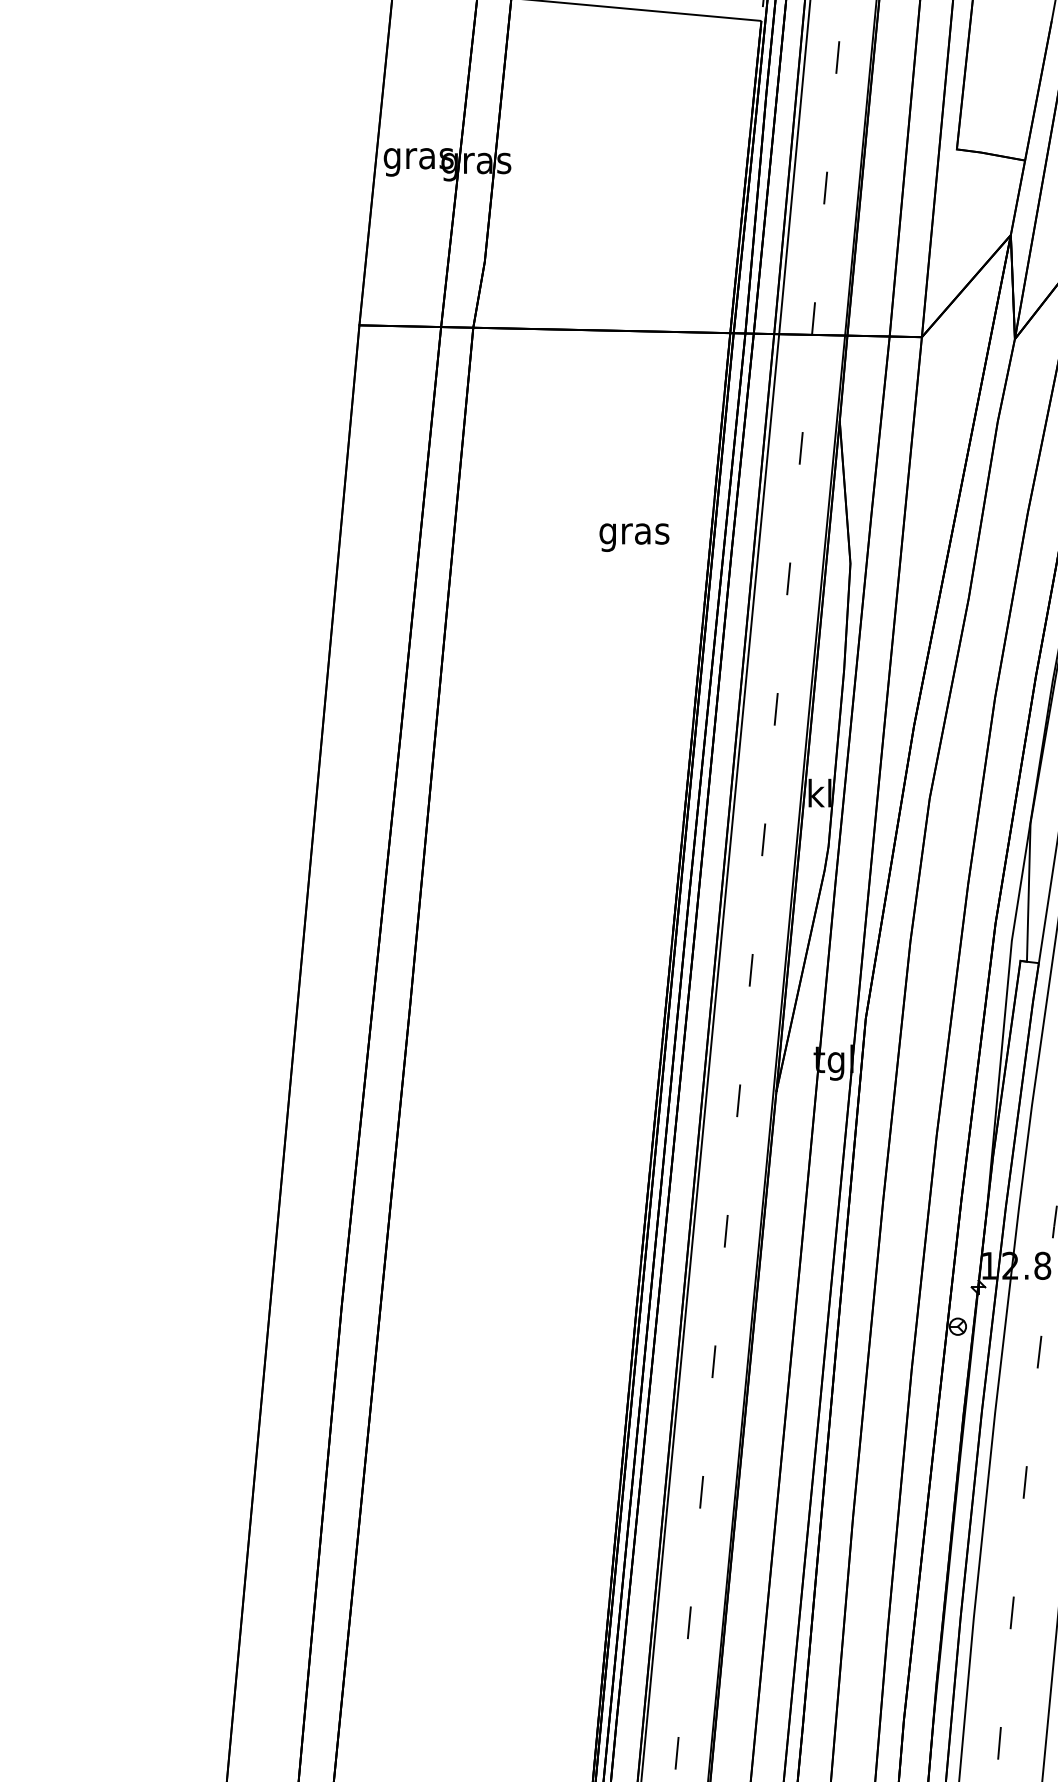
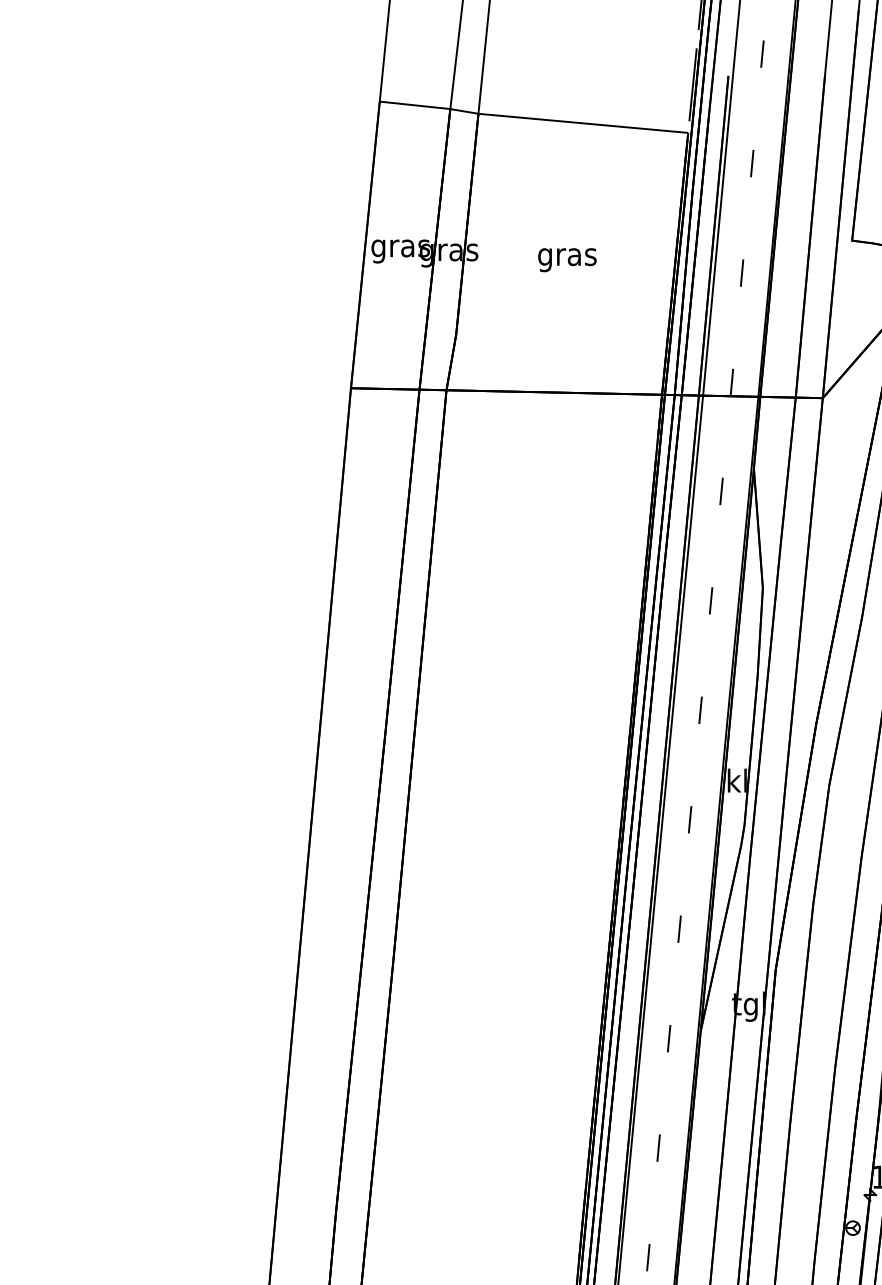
text: (634, 537) -> (567, 260), moved

